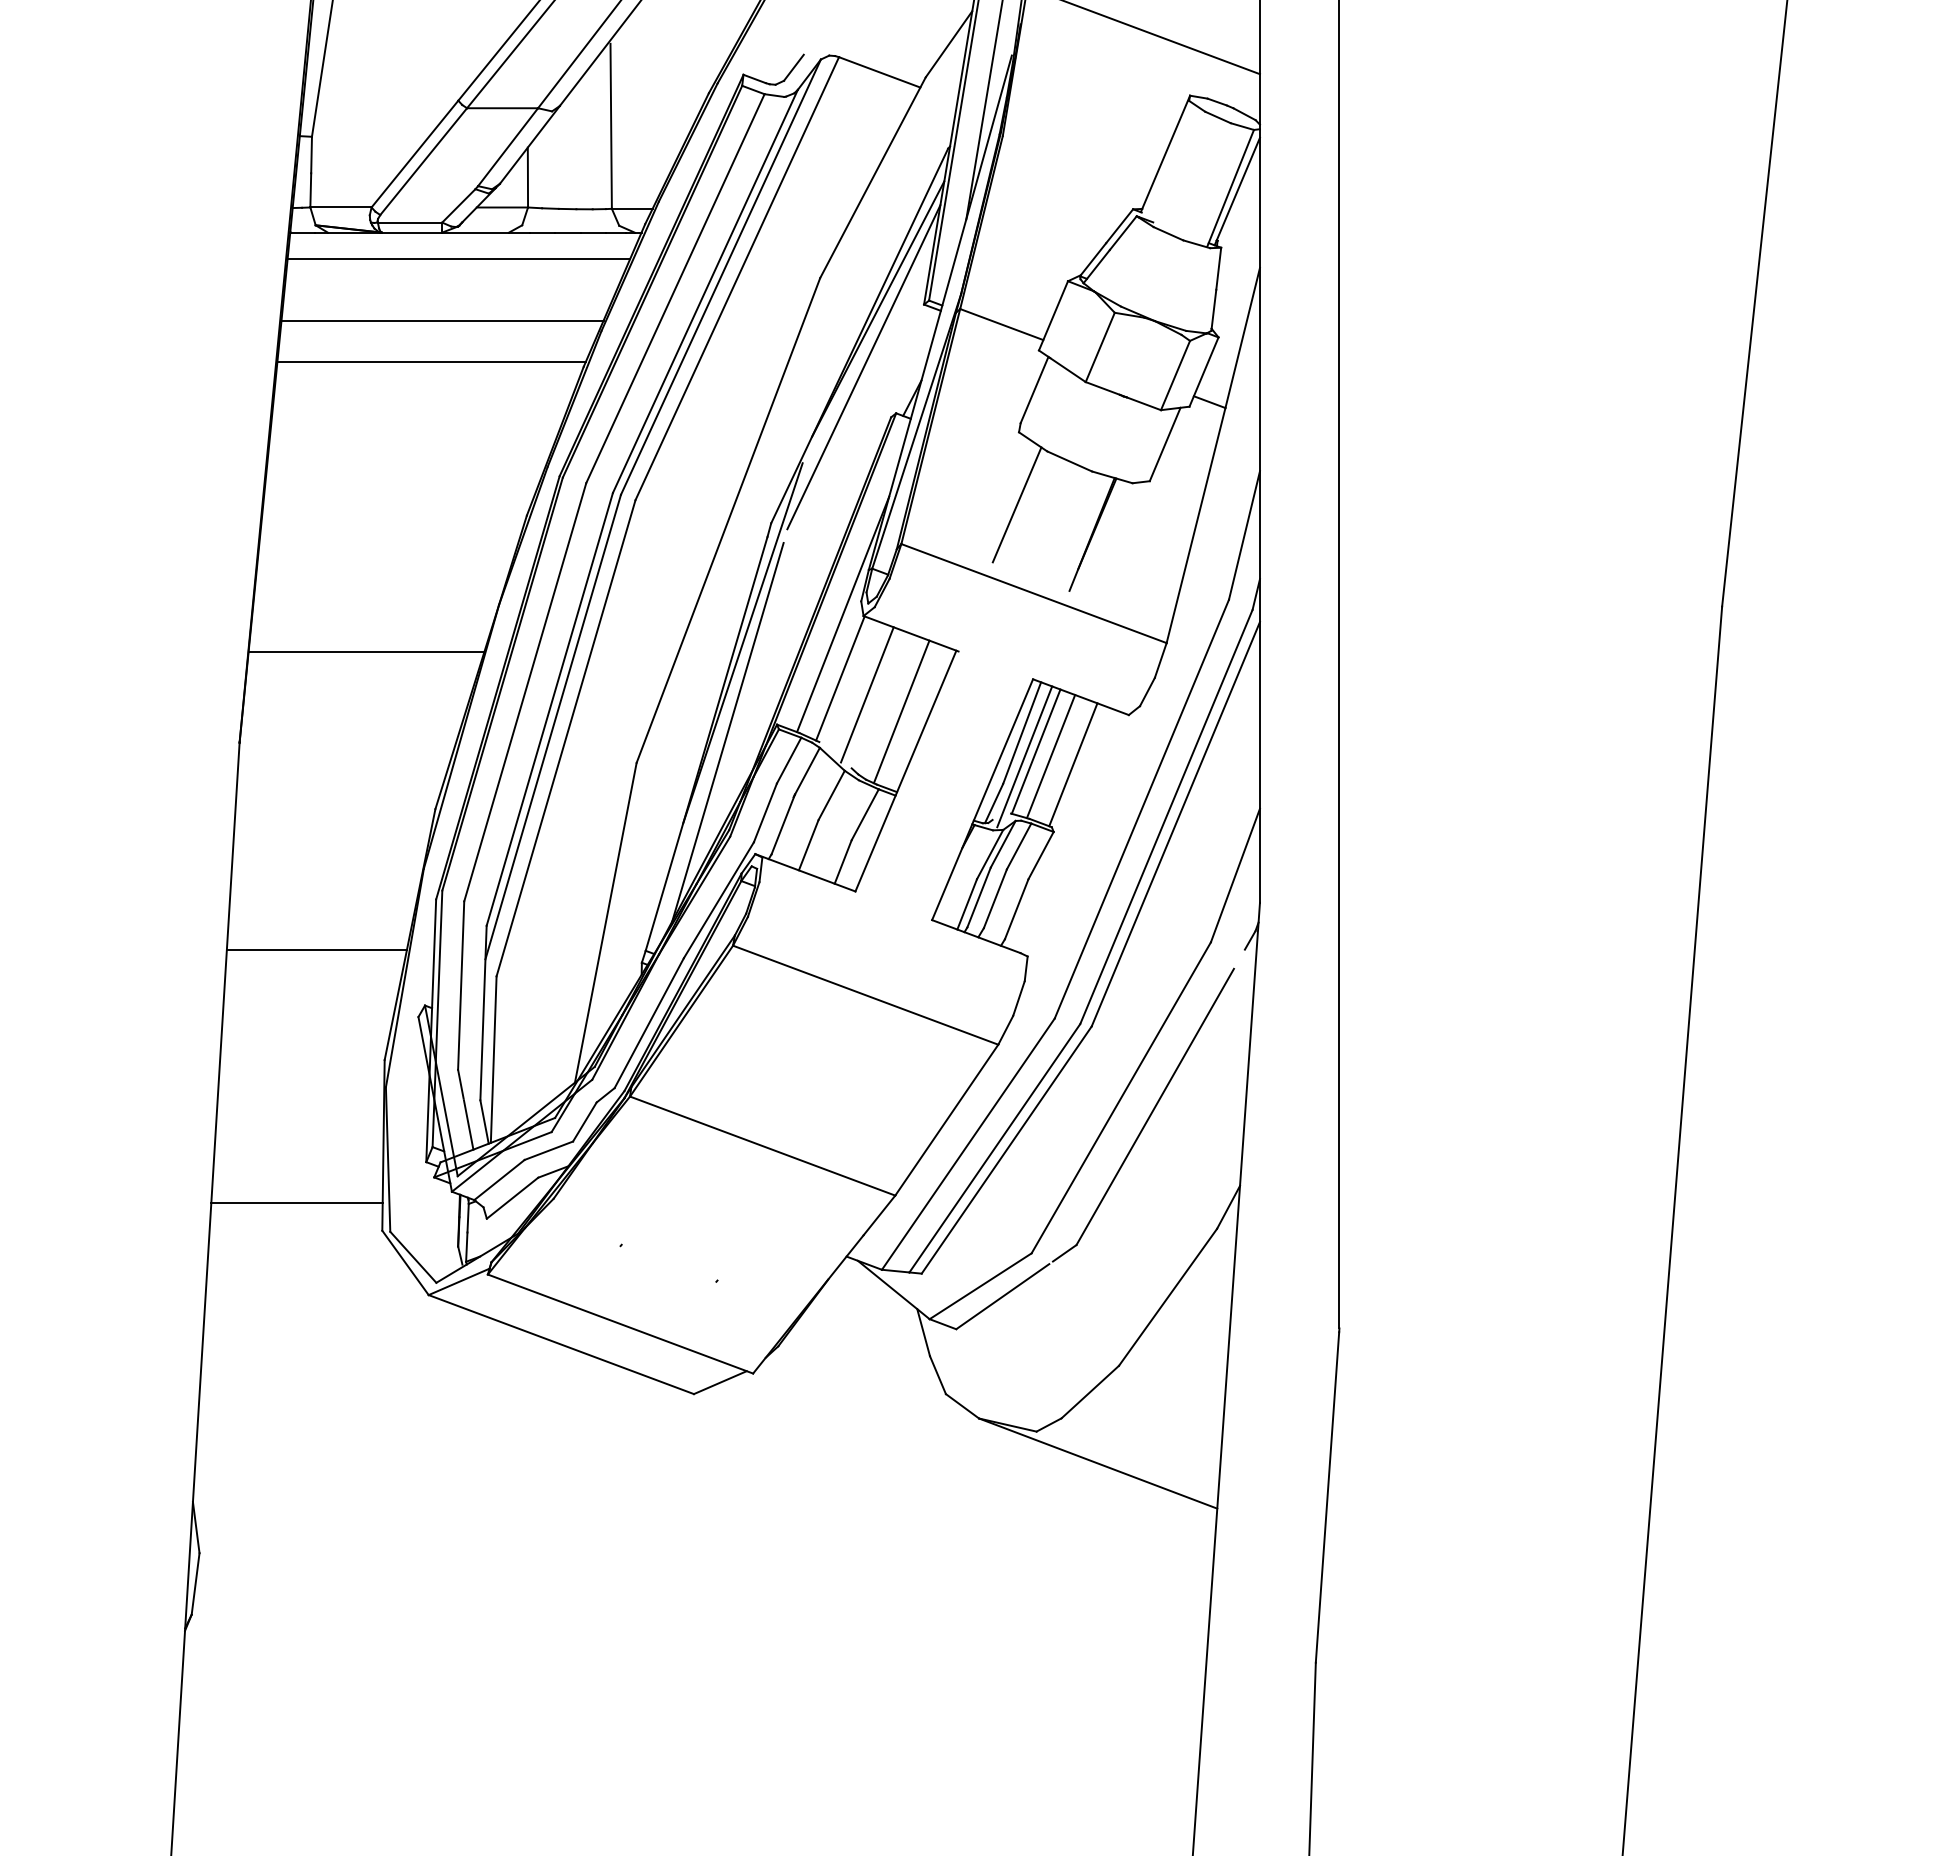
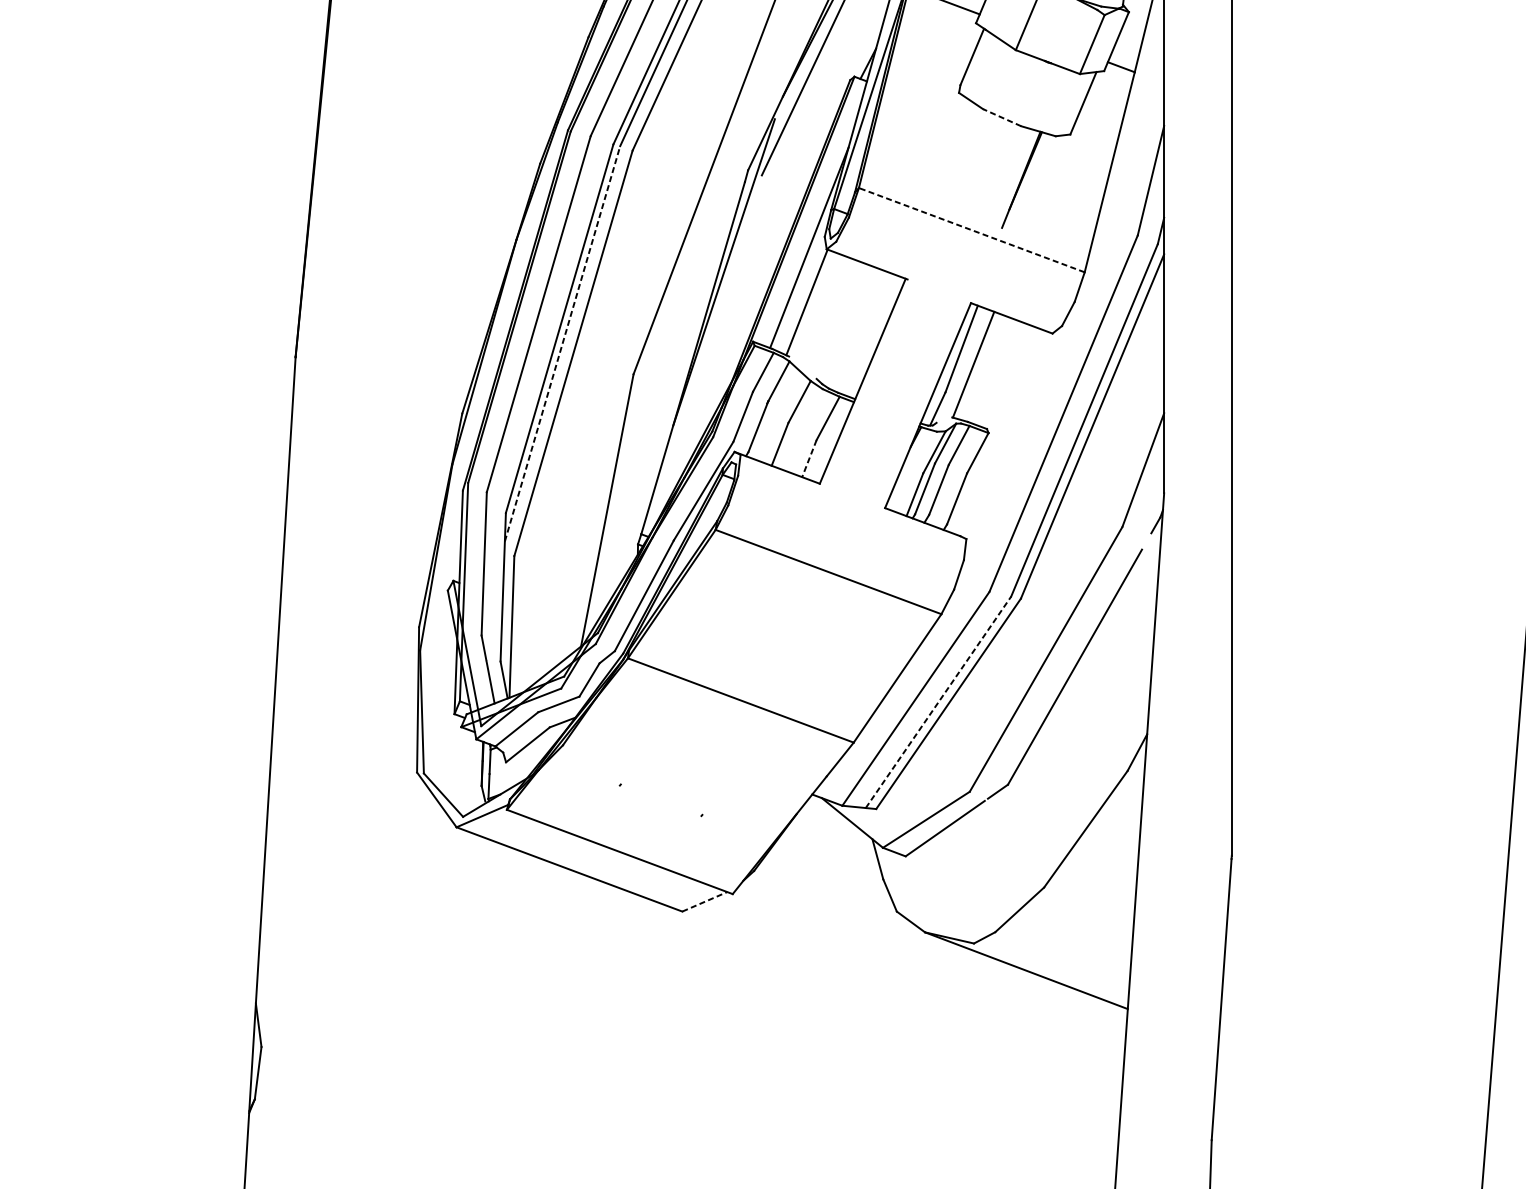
line: (431, 362) -> (458, 33), removed
line: (1069, 461) -> (1002, 117), solid -> dashed
line: (1016, 504) -> (956, 154), removed
line: (1034, 593) -> (972, 230), solid -> dashed
line: (366, 651) -> (403, 279), removed
line: (867, 694) -> (830, 316), removed
line: (901, 711) -> (859, 330), removed
line: (553, 727) -> (562, 344), solid -> dashed
line: (727, 732) -> (710, 348), removed
line: (1024, 756) -> (963, 368), removed
line: (1050, 756) -> (985, 368), removed
line: (1073, 764) -> (1005, 375), removed
line: (843, 862) -> (809, 459), solid -> dashed
line: (316, 950) -> (361, 533), removed
line: (994, 1148) -> (938, 702), solid -> dashed
line: (296, 1202) -> (344, 748), removed
line: (720, 1382) -> (704, 901), solid -> dashed

